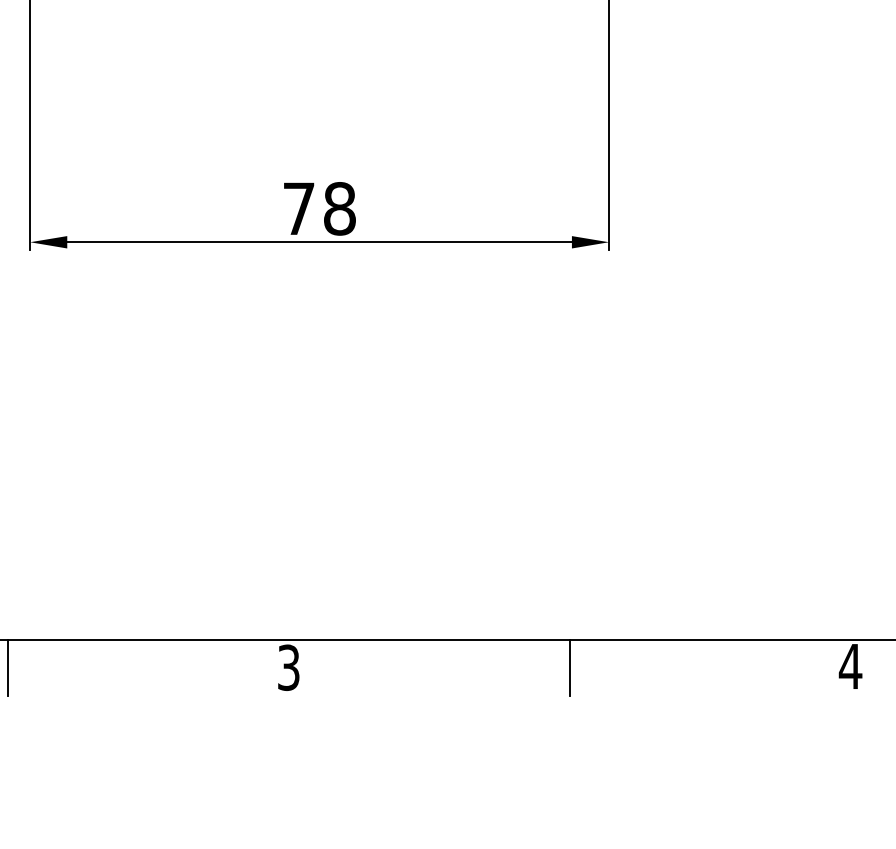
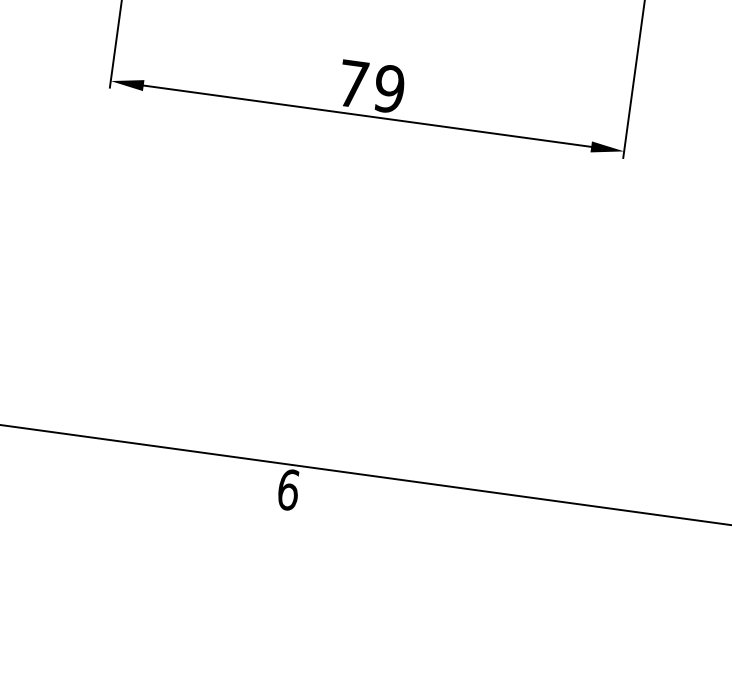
text: (339, 208) -> (389, 88), 78 -> 79
line: (8, 667) -> (39, 455), removed
text: (289, 667) -> (289, 489), 3 -> 6
line: (569, 667) -> (537, 523), removed

